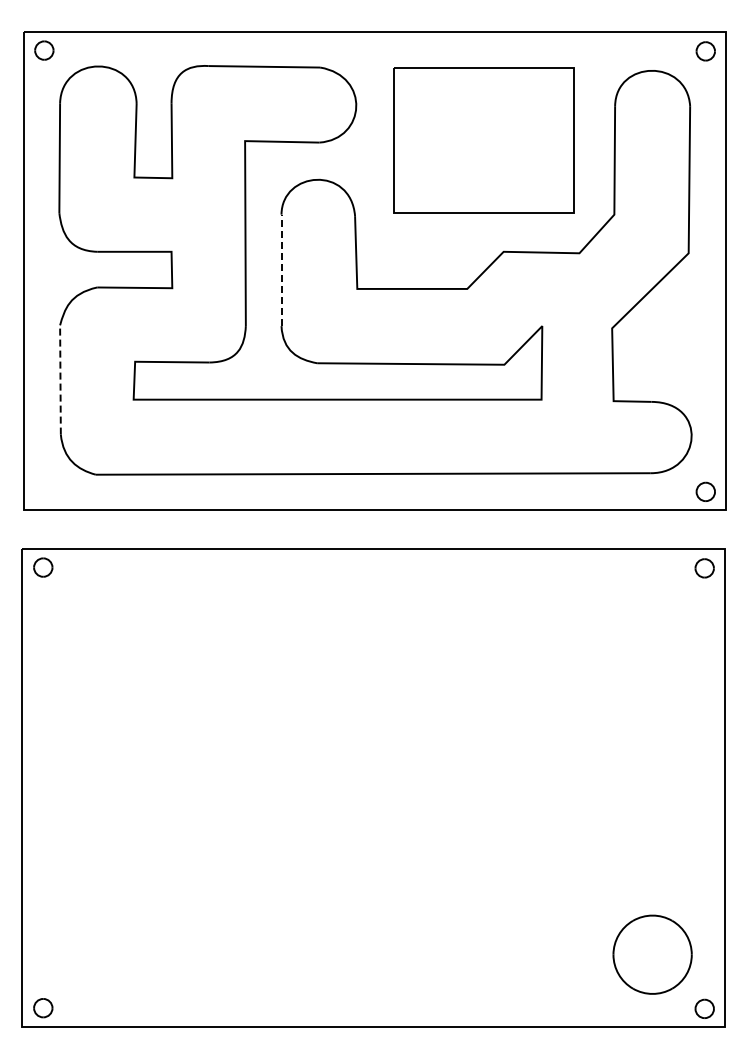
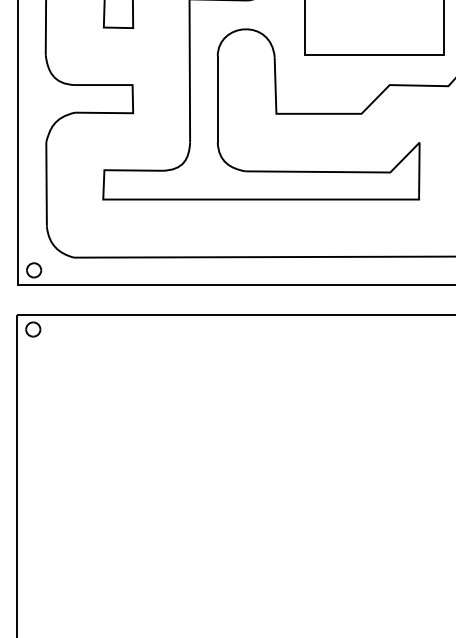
line: (281, 270) -> (217, 99), dashed -> solid
line: (60, 379) -> (46, 183), dashed -> solid
part: (44, 491) -> (34, 270), added

